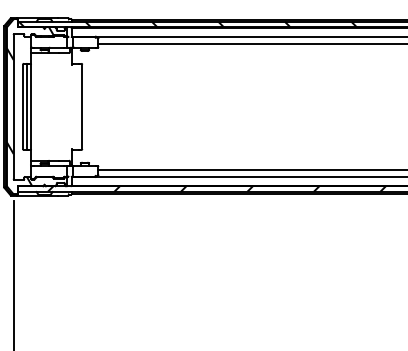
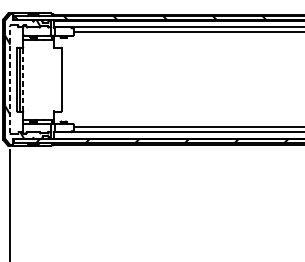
line: (13, 106) -> (10, 79), solid -> dashed
line: (31, 106) -> (23, 79), solid -> dashed

